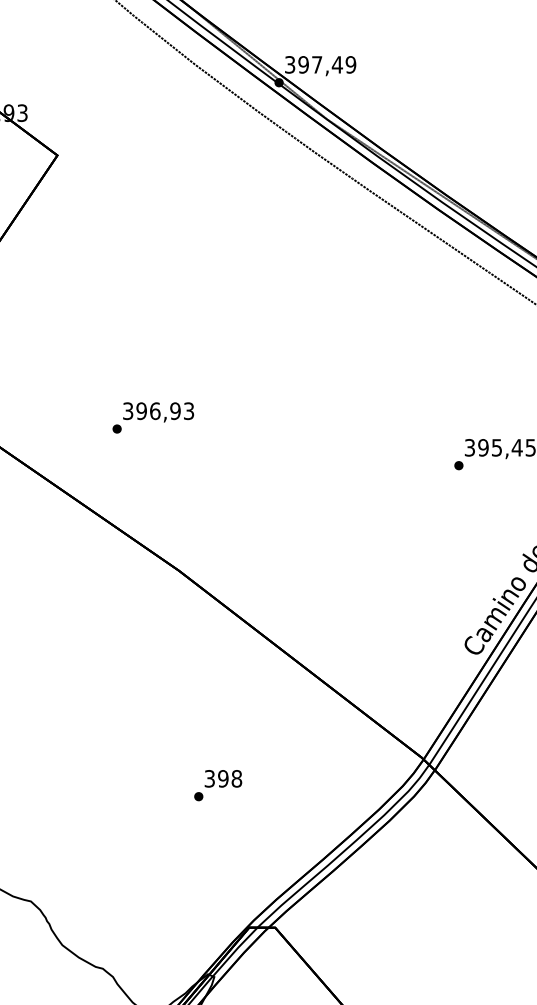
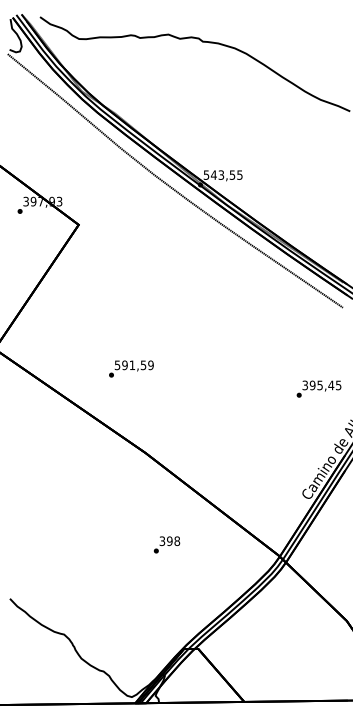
text: (321, 63) -> (223, 174), 397,49 -> 543,55
text: (158, 411) -> (134, 365), 396,93 -> 591,59
text: (219, 784) -> (167, 544), moved

